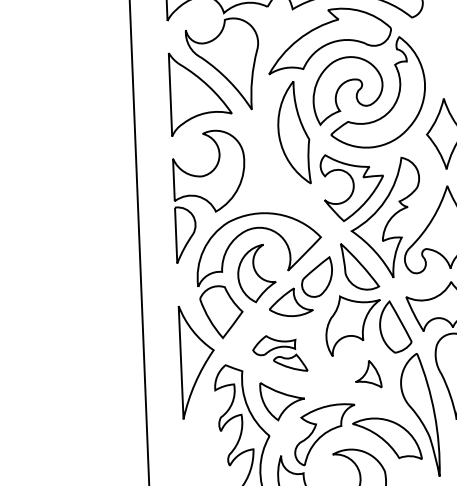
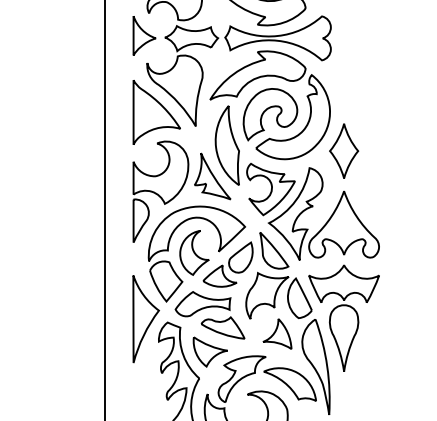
part: (276, 173) -> (212, 176), added
part: (279, 353) -> (209, 315), size x1.67
part: (368, 373) -> (277, 333), size x1.43

